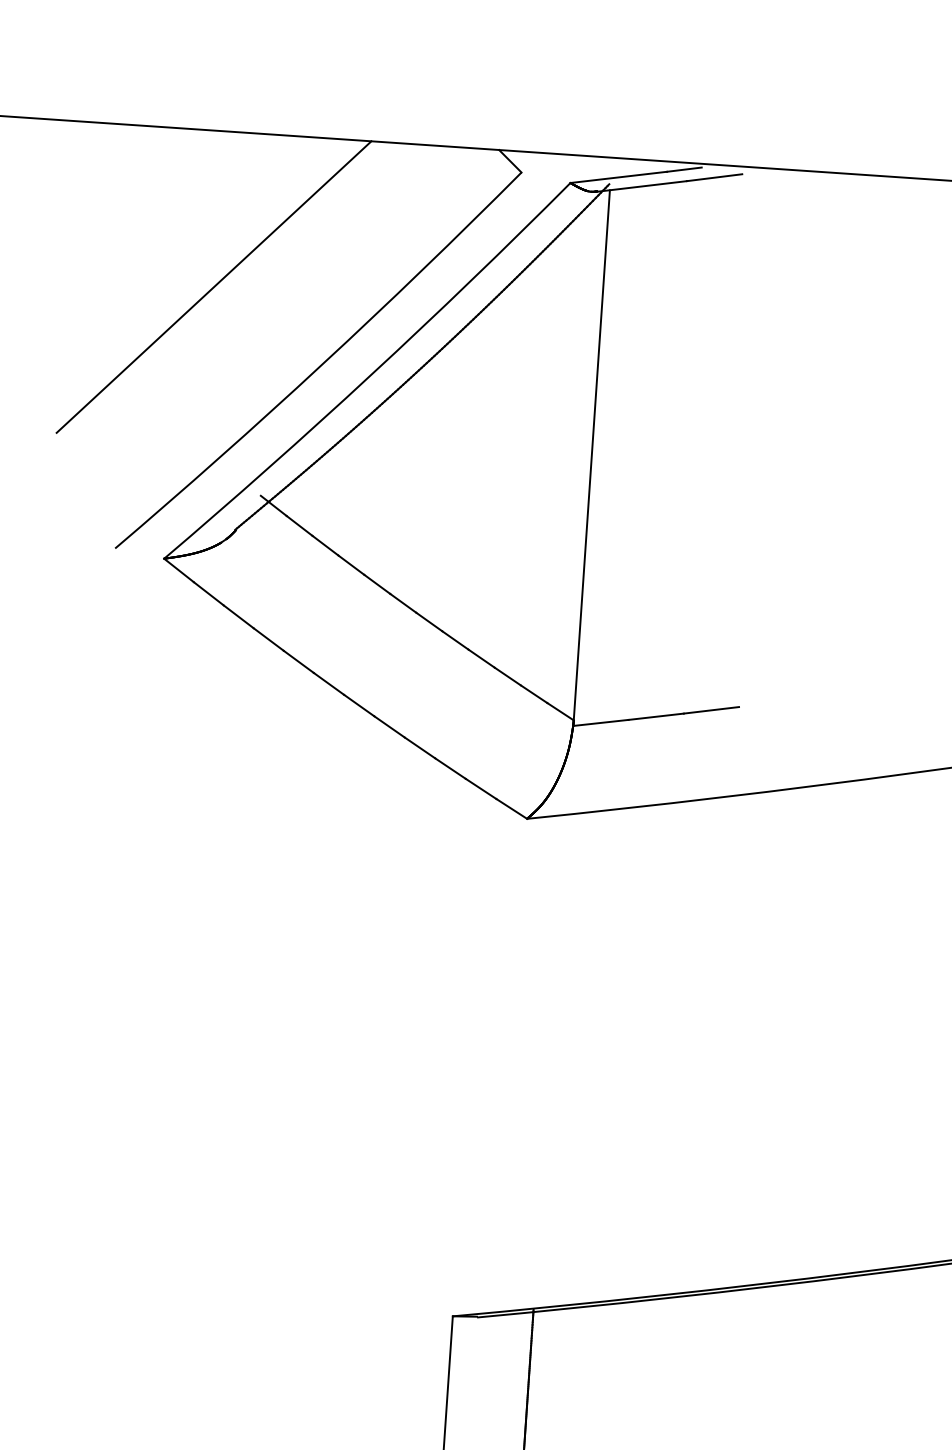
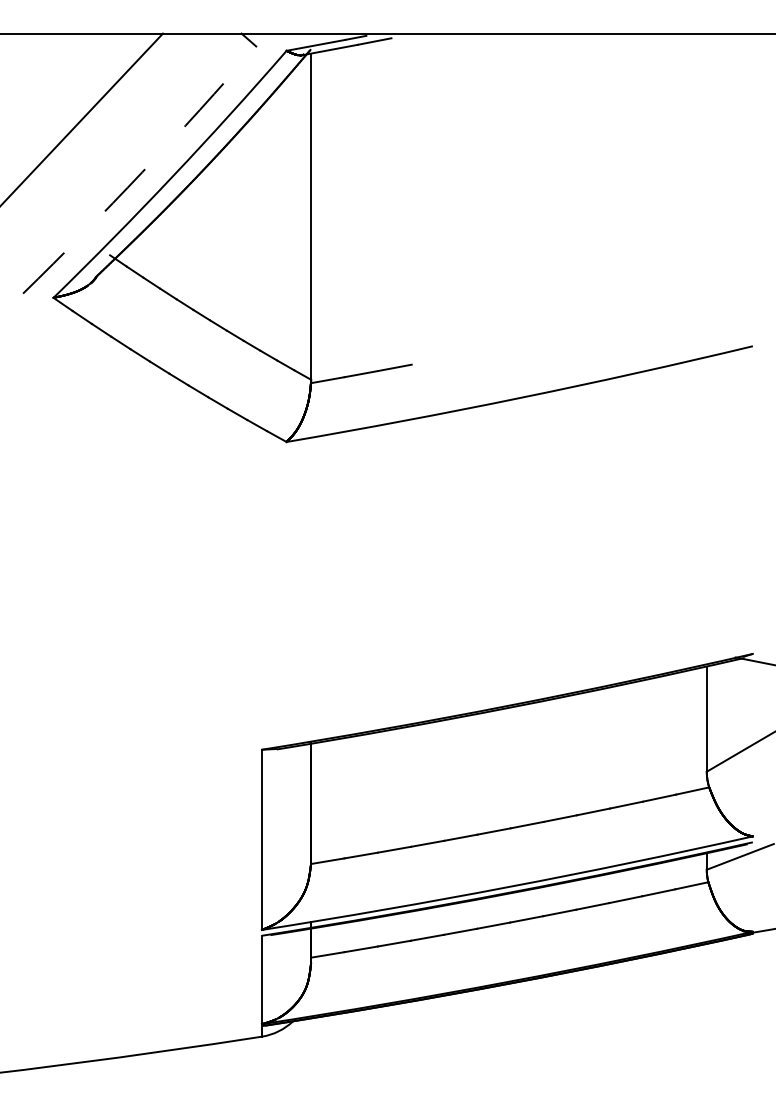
arc: (322, 364) -> (142, 172), solid -> dashed

